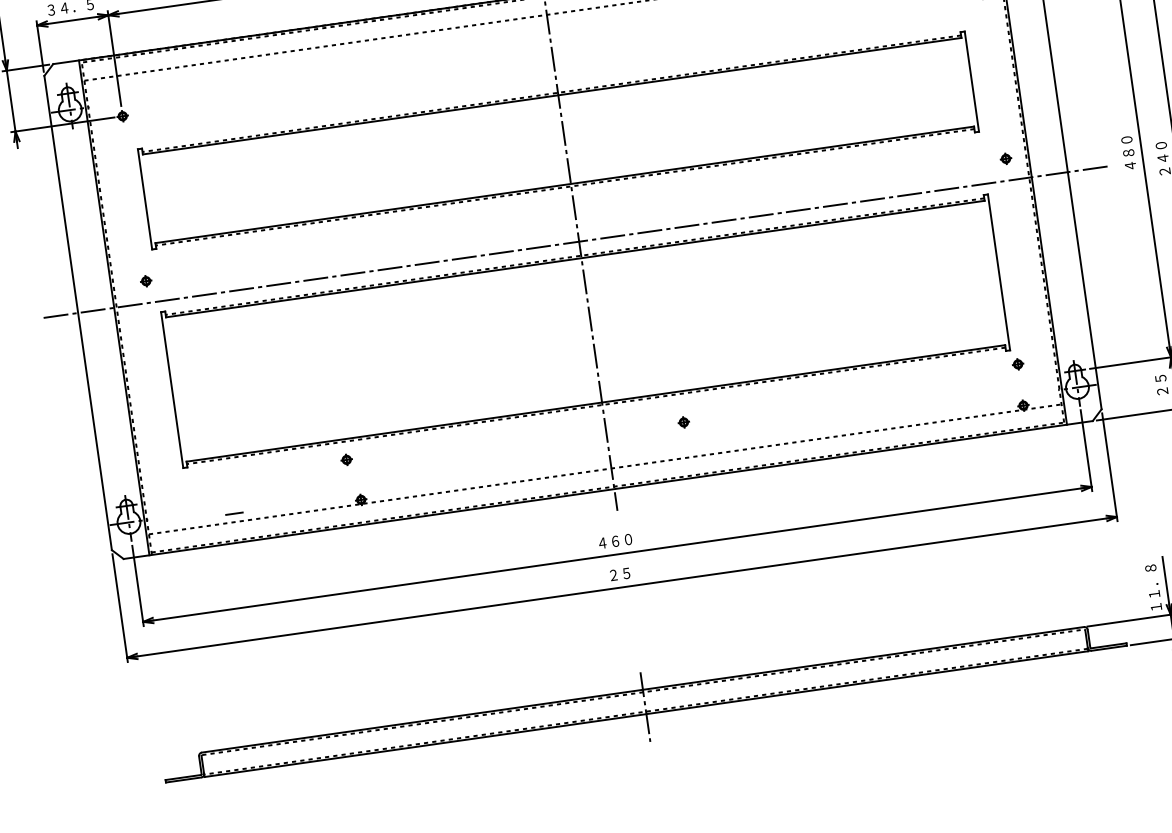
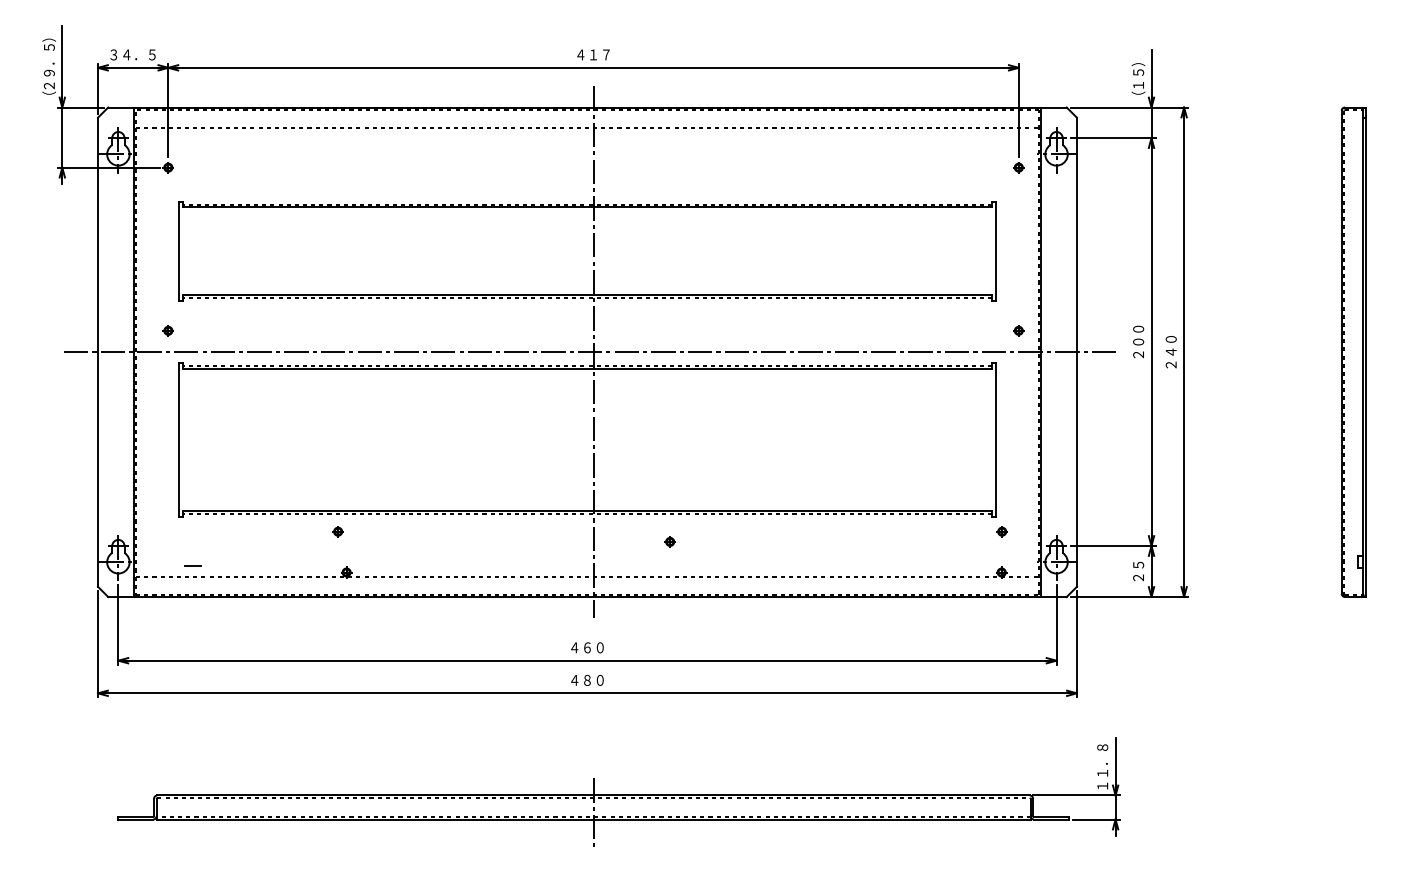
text: (1129, 159) -> (1138, 348), ４８０ -> ２００
line: (233, 512) -> (192, 565), moved
text: (620, 573) -> (587, 679), ２５ -> ４８０

